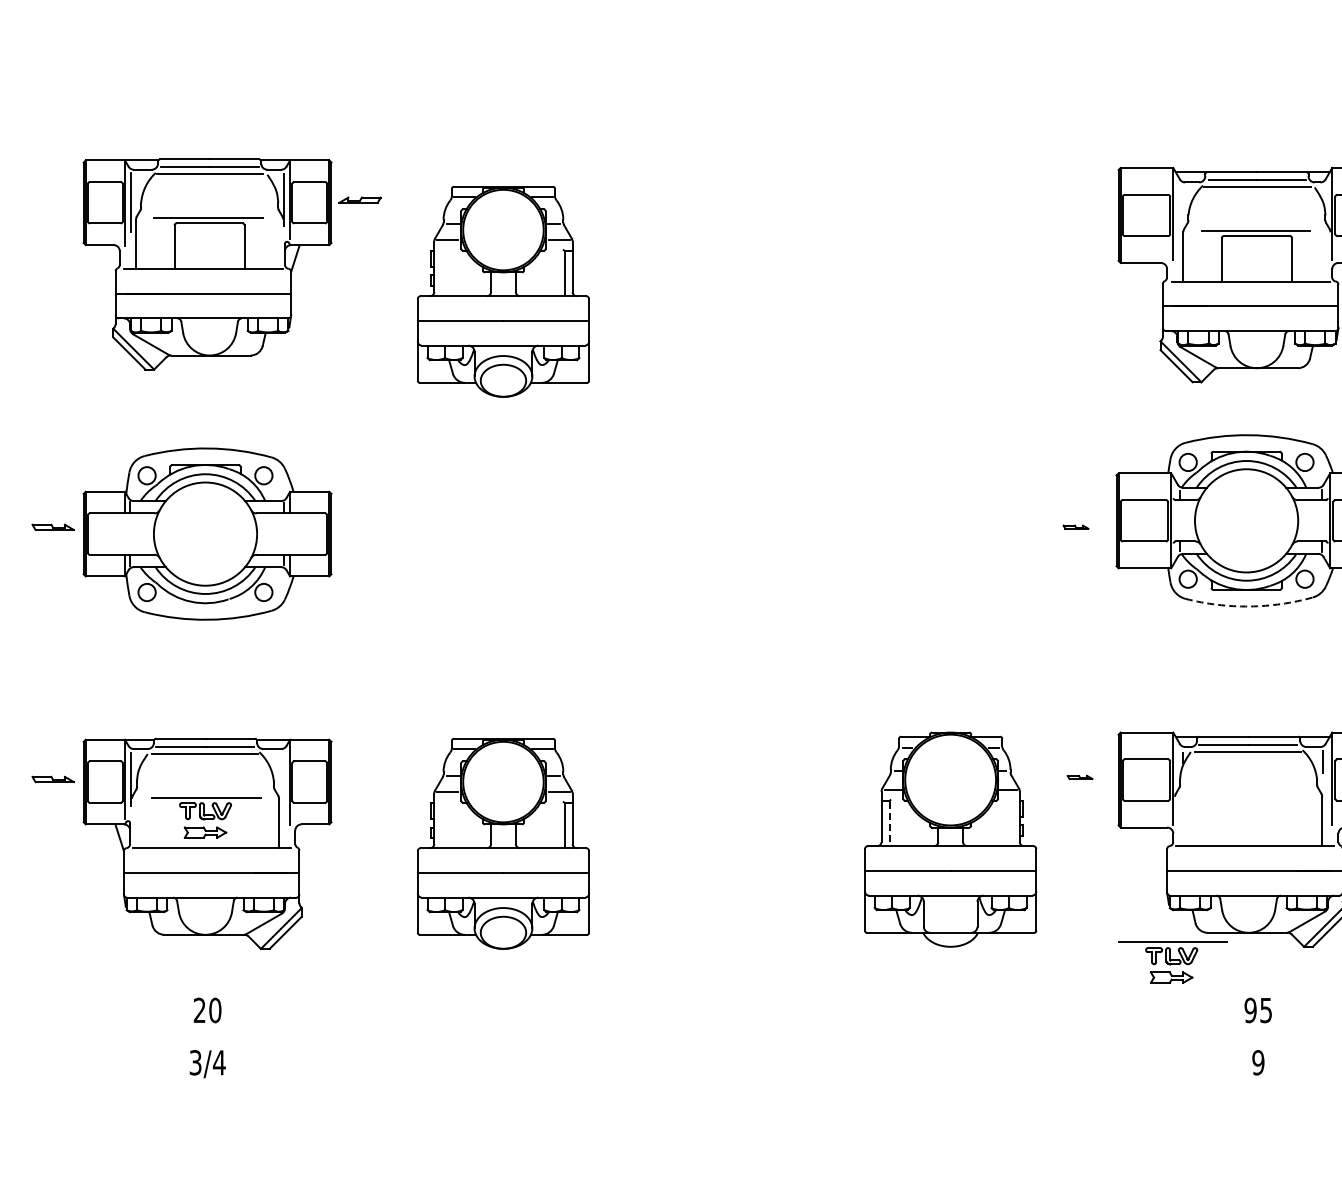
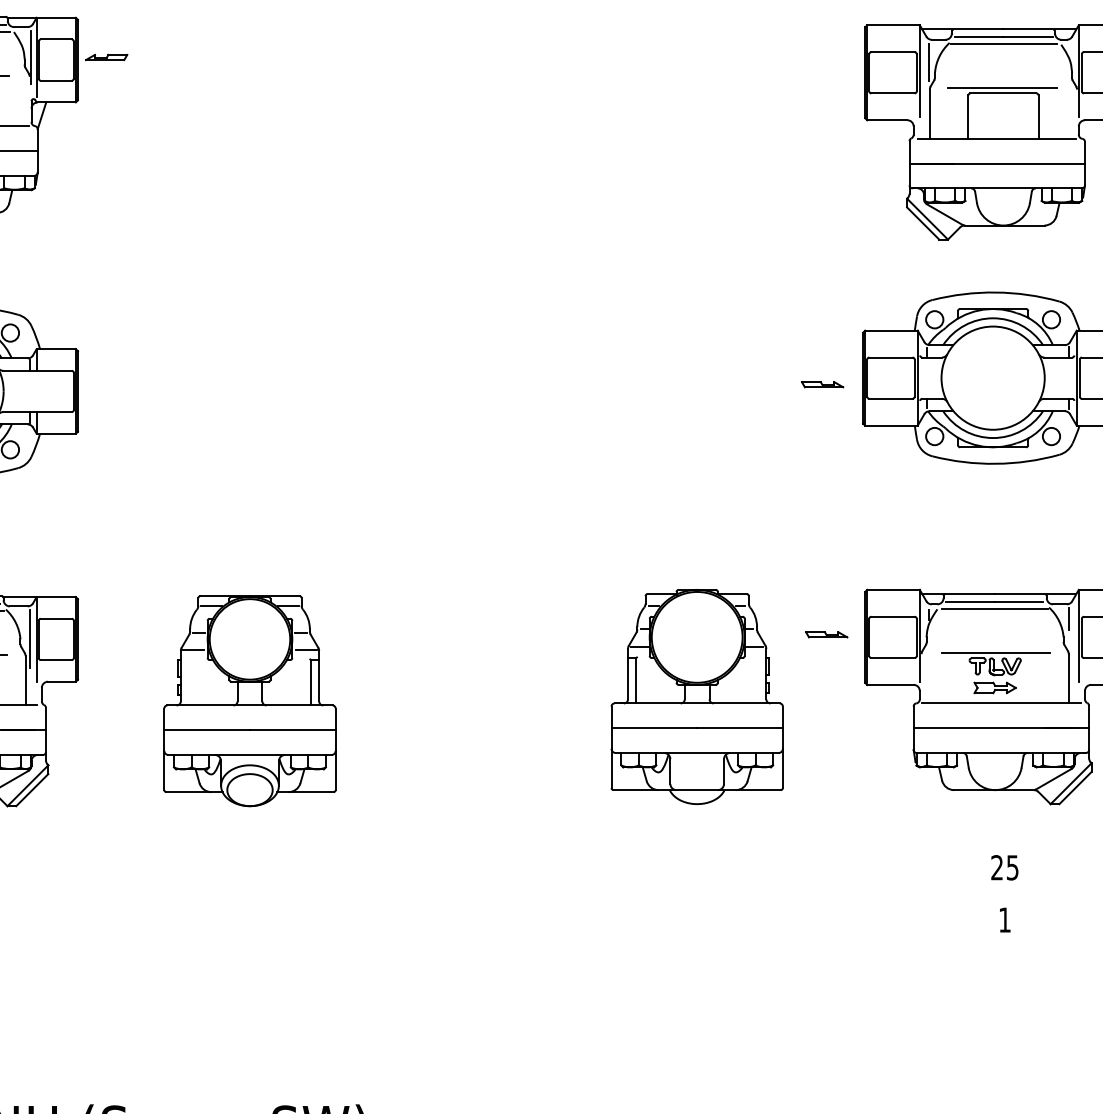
line: (1182, 205) -> (929, 62), added
part: (503, 291) -> (250, 148), removed
part: (1075, 526) -> (822, 383), size x1.67
arc: (1249, 606) -> (996, 463), dashed -> solid
part: (1079, 777) -> (826, 634), size x1.67
line: (283, 781) -> (30, 638), added
line: (889, 824) -> (636, 681), dashed -> solid
part: (1172, 962) -> (996, 672), moved
text: (1250, 1010) -> (997, 867), 95 -> 25
text: (1258, 1062) -> (1005, 919), 9 -> 1

